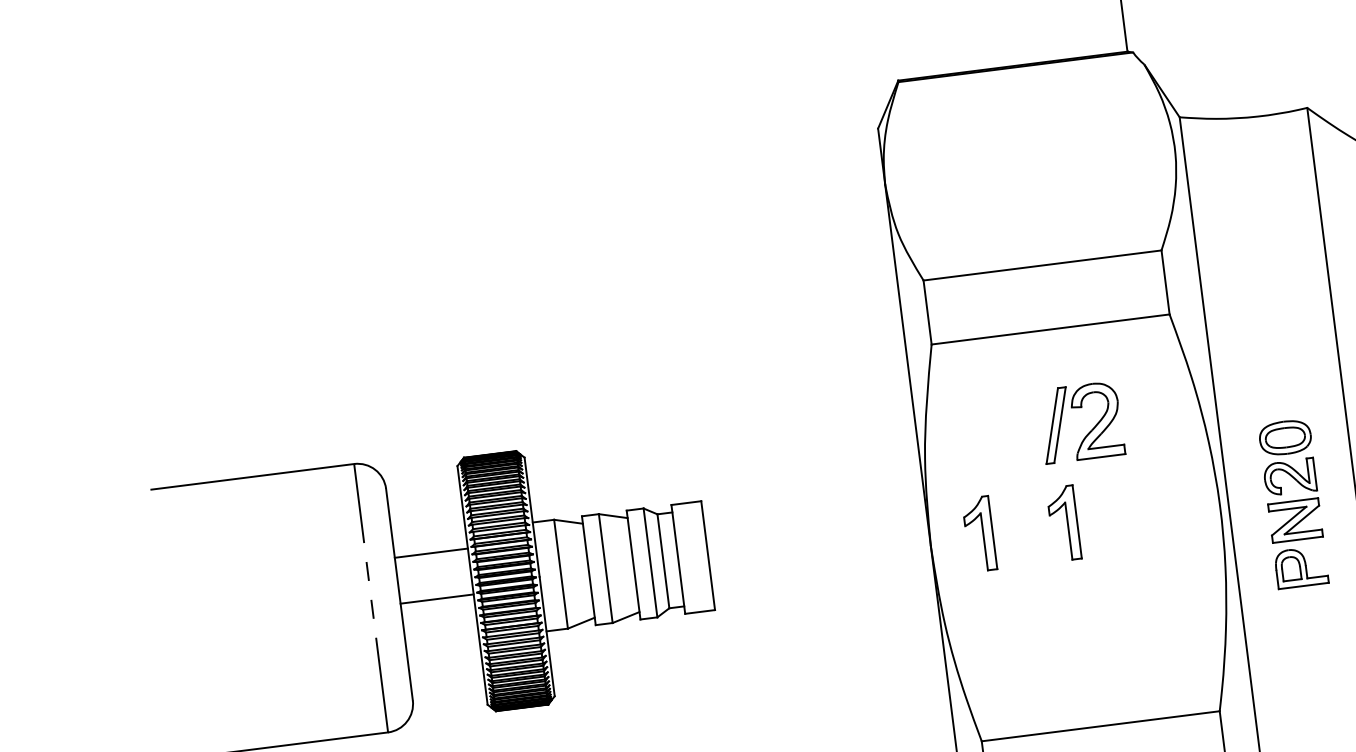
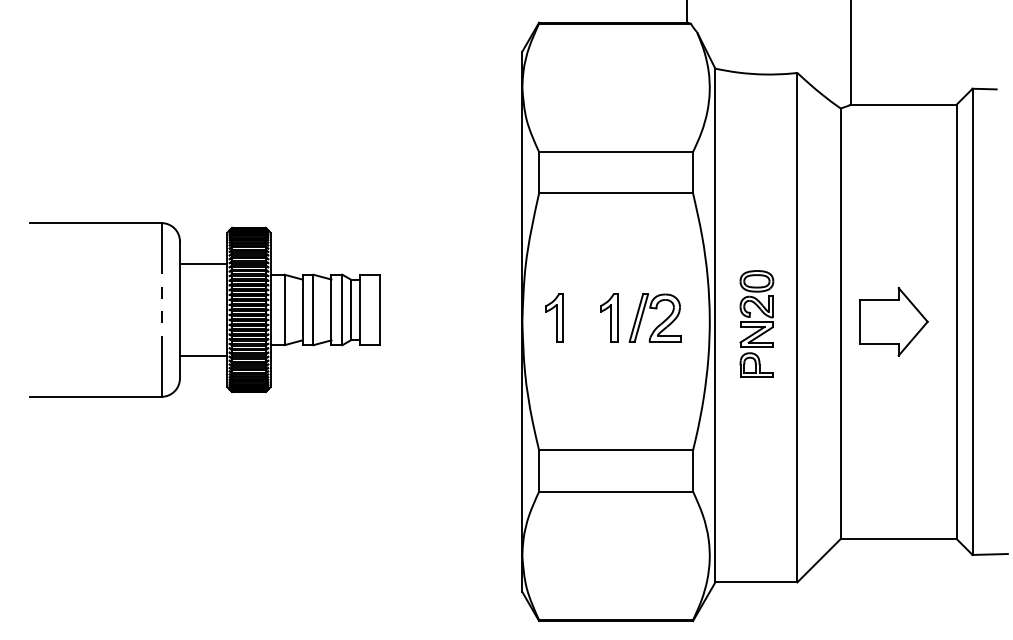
part: (1078, 409) -> (654, 309), moved
line: (431, 553) -> (203, 264), moved
line: (436, 598) -> (203, 355), moved

